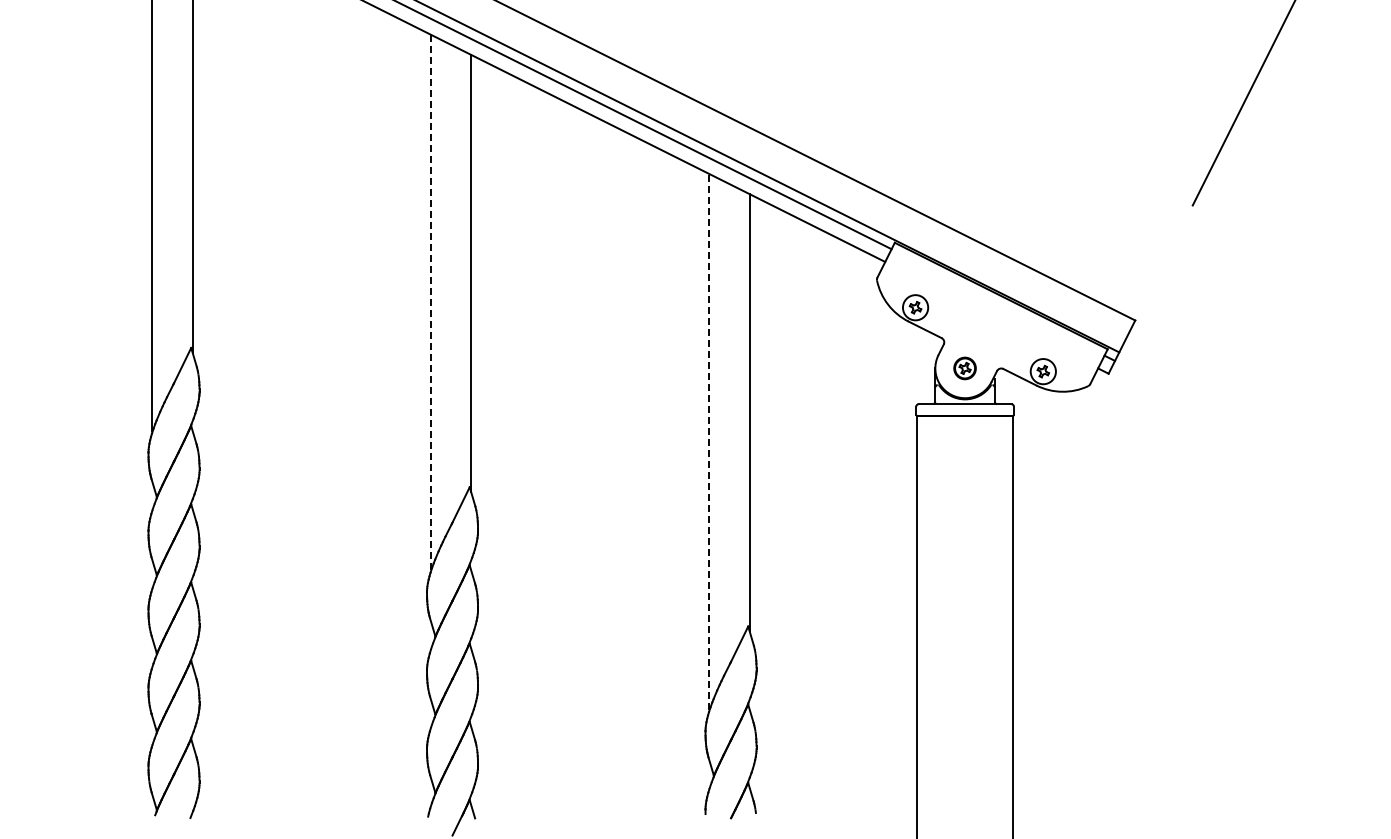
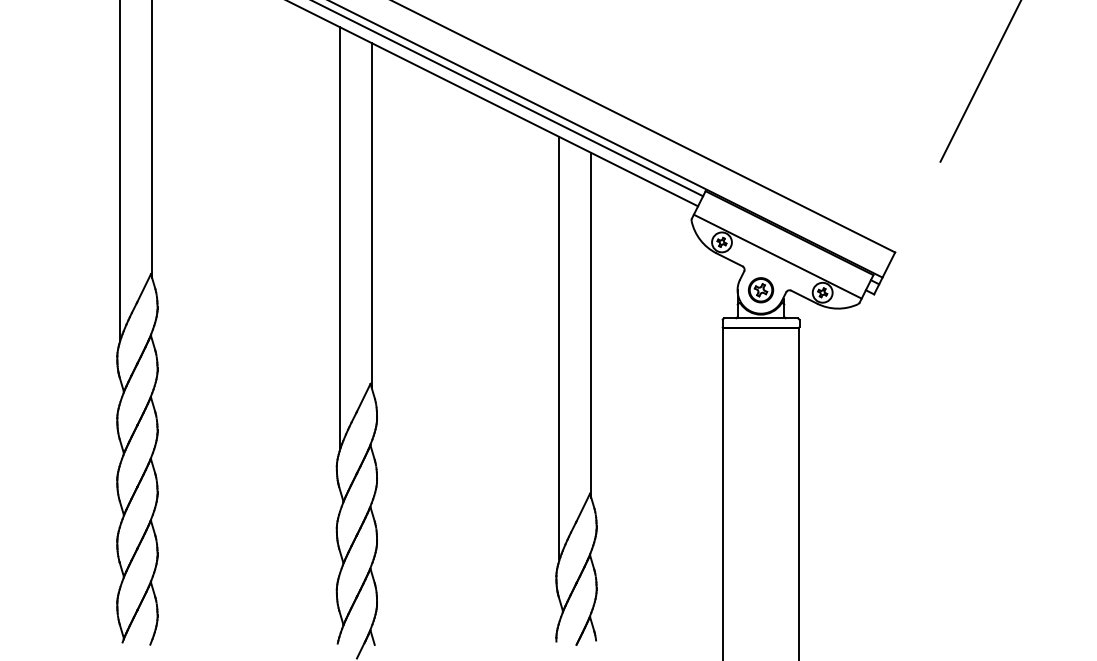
line: (430, 302) -> (339, 238), dashed -> solid
line: (985, 325) -> (777, 256), added
part: (964, 368) -> (760, 290), size x1.43
line: (709, 441) -> (559, 347), dashed -> solid

